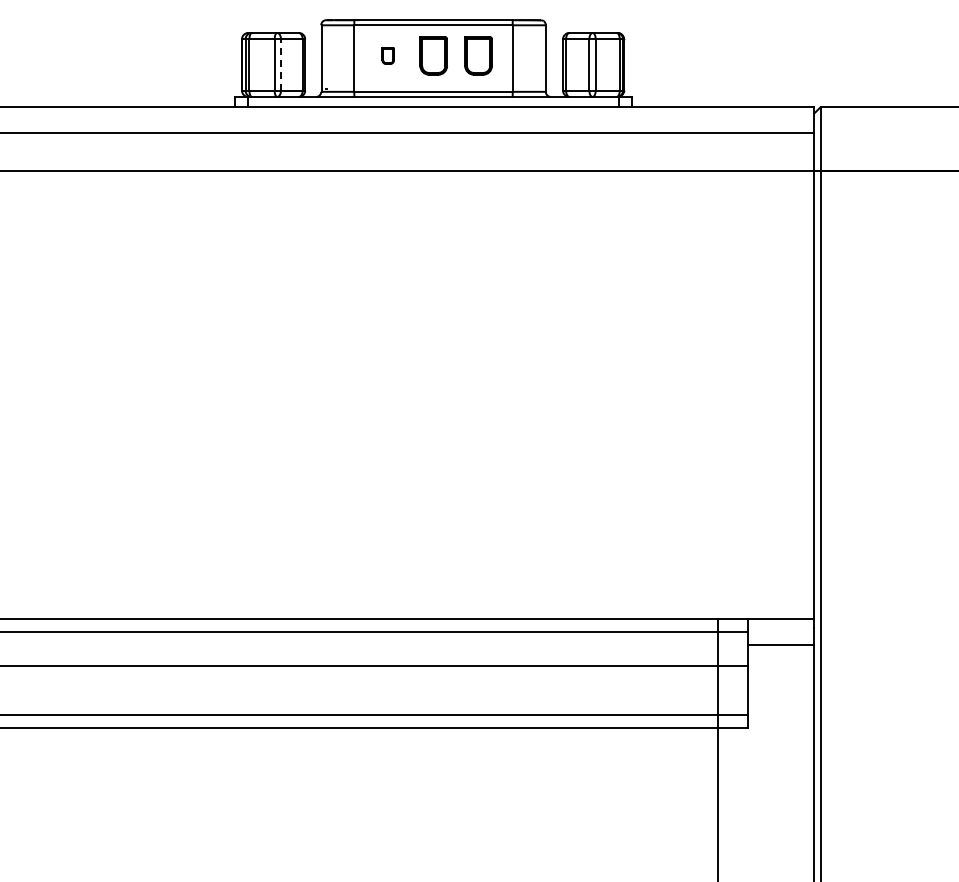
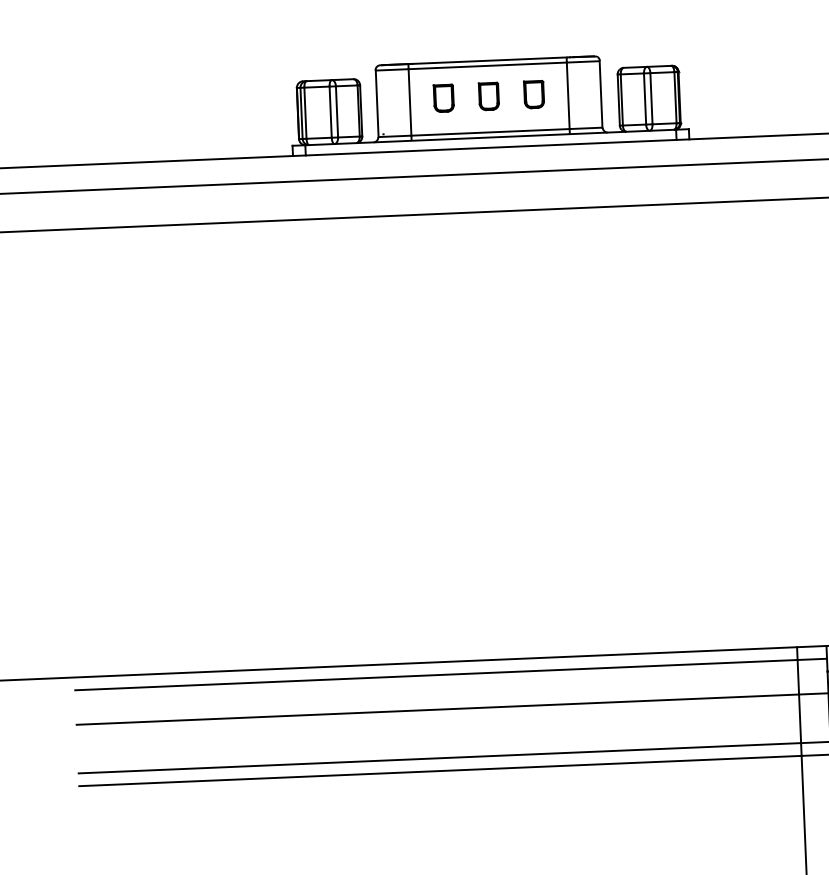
part: (387, 55) -> (443, 97), size x1.67
part: (432, 55) -> (487, 96), size x0.71
part: (478, 55) -> (533, 94), size x0.71
line: (281, 64) -> (337, 111), dashed -> solid

